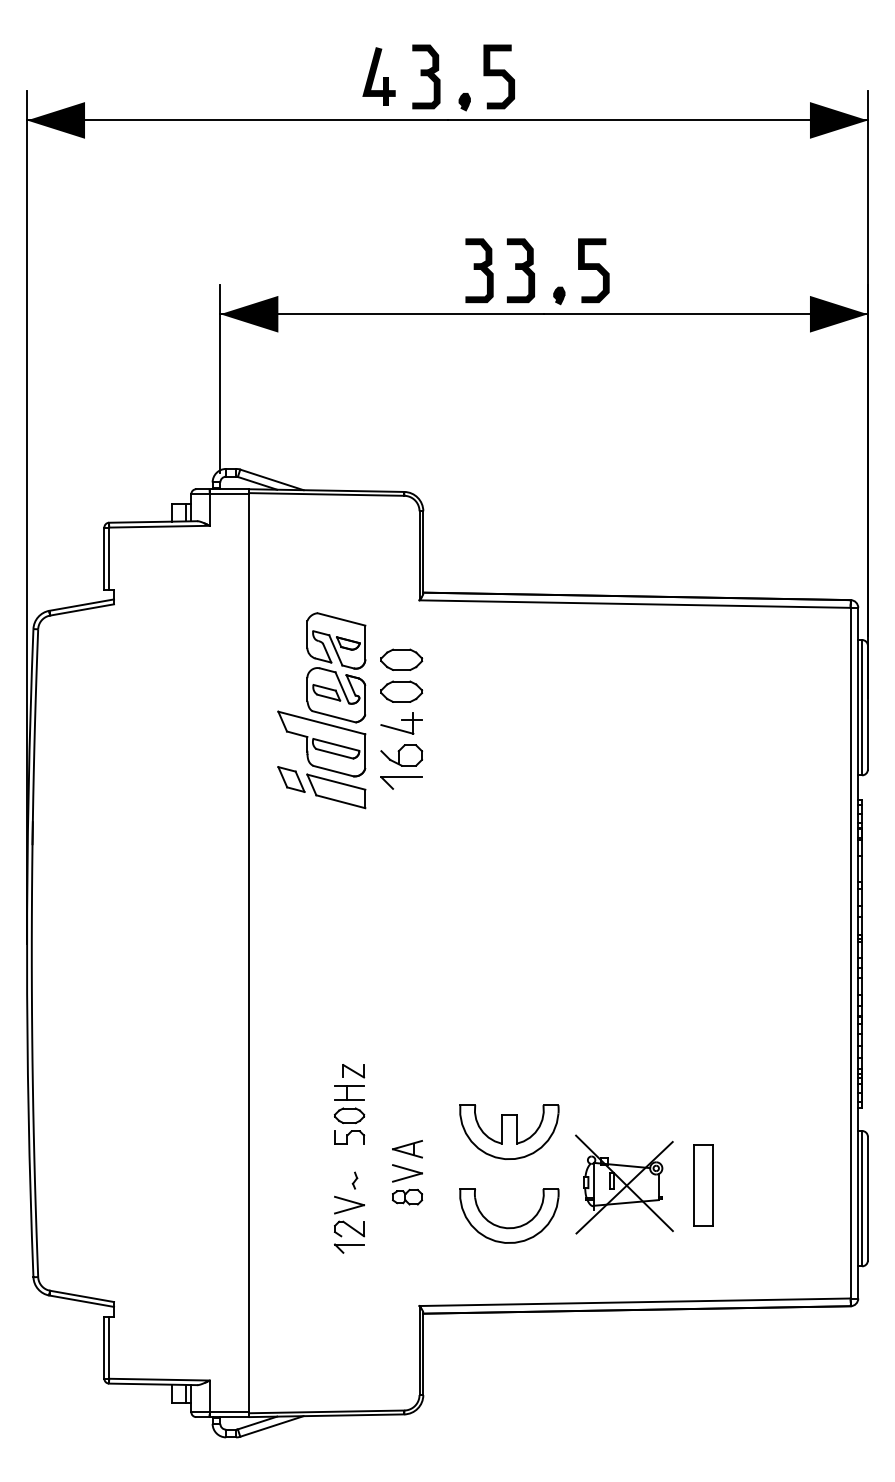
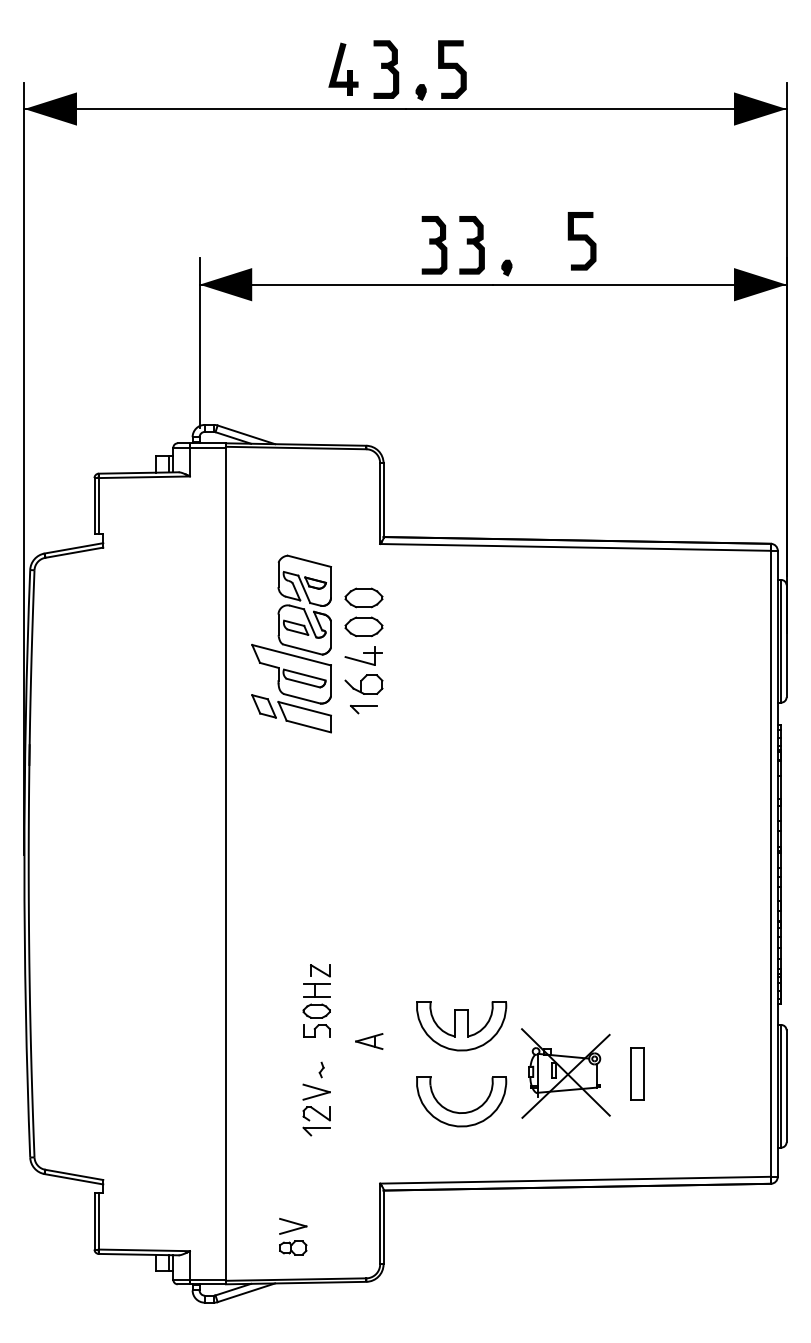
curve: (593, 269) -> (581, 240), moved
part: (401, 782) -> (363, 709), size x0.7
part: (407, 1184) -> (293, 1236), moved
part: (703, 1184) -> (637, 1073), size x0.7

